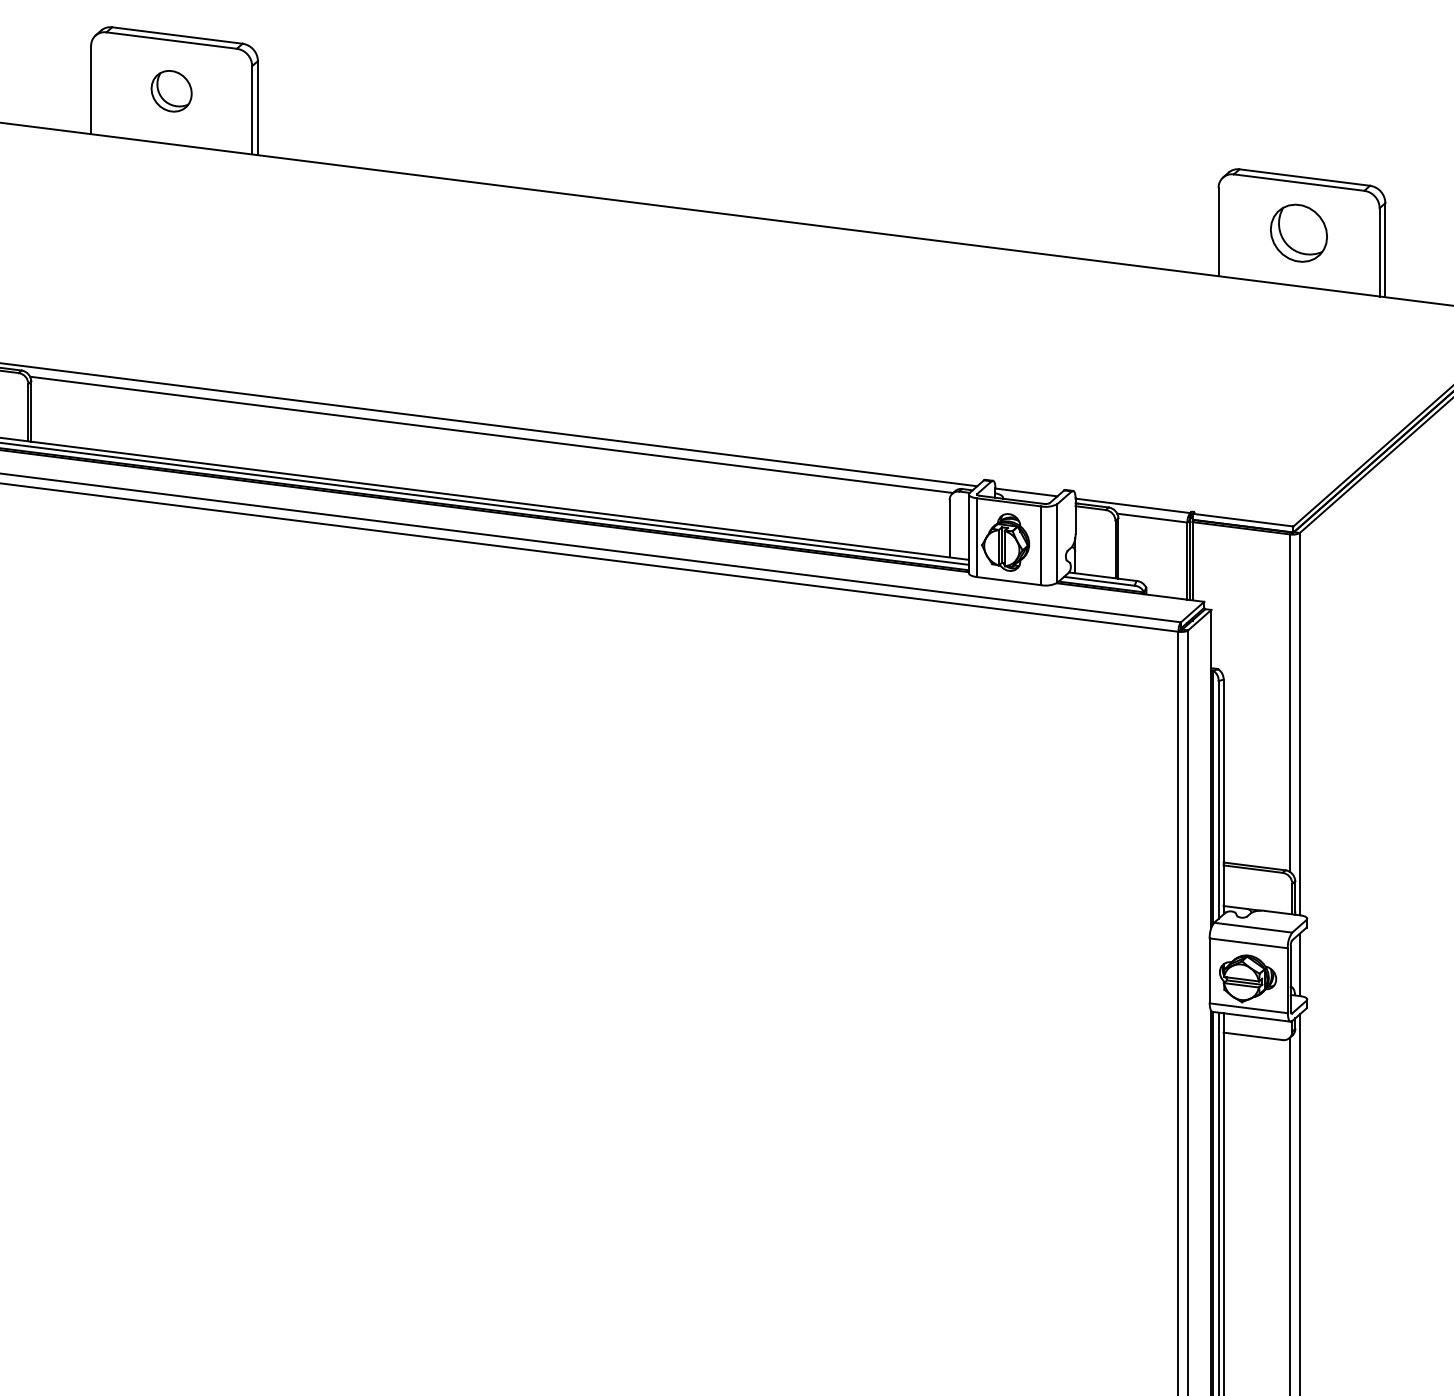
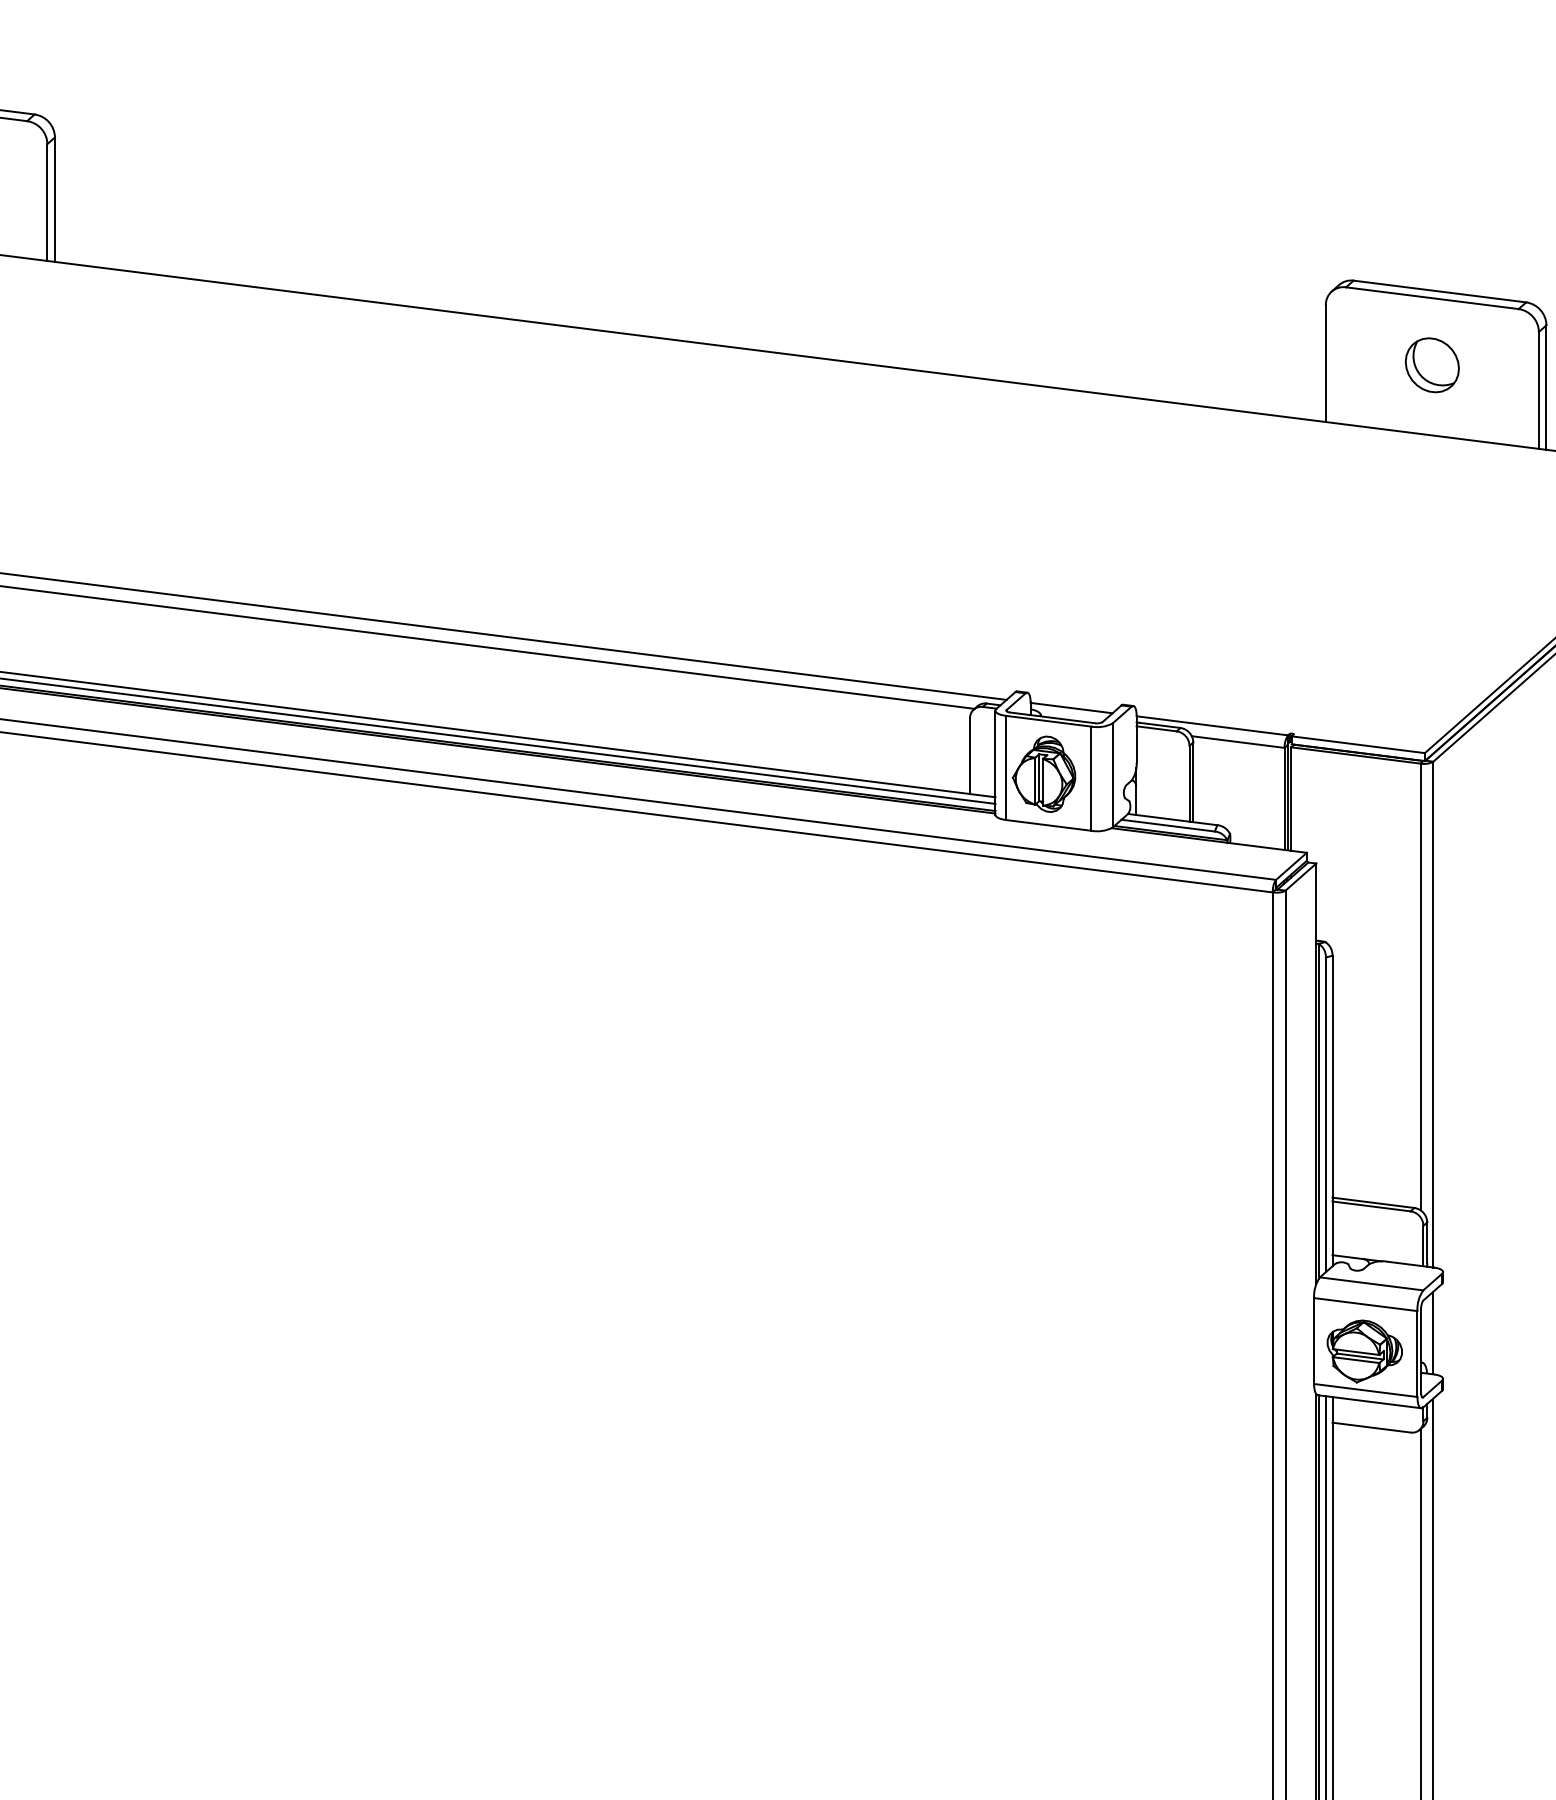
part: (1299, 233) -> (1432, 365), size x0.71

